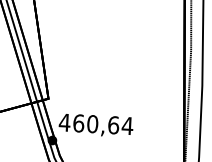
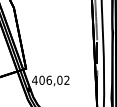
text: (103, 123) -> (54, 79), 460,64 -> 406,02

